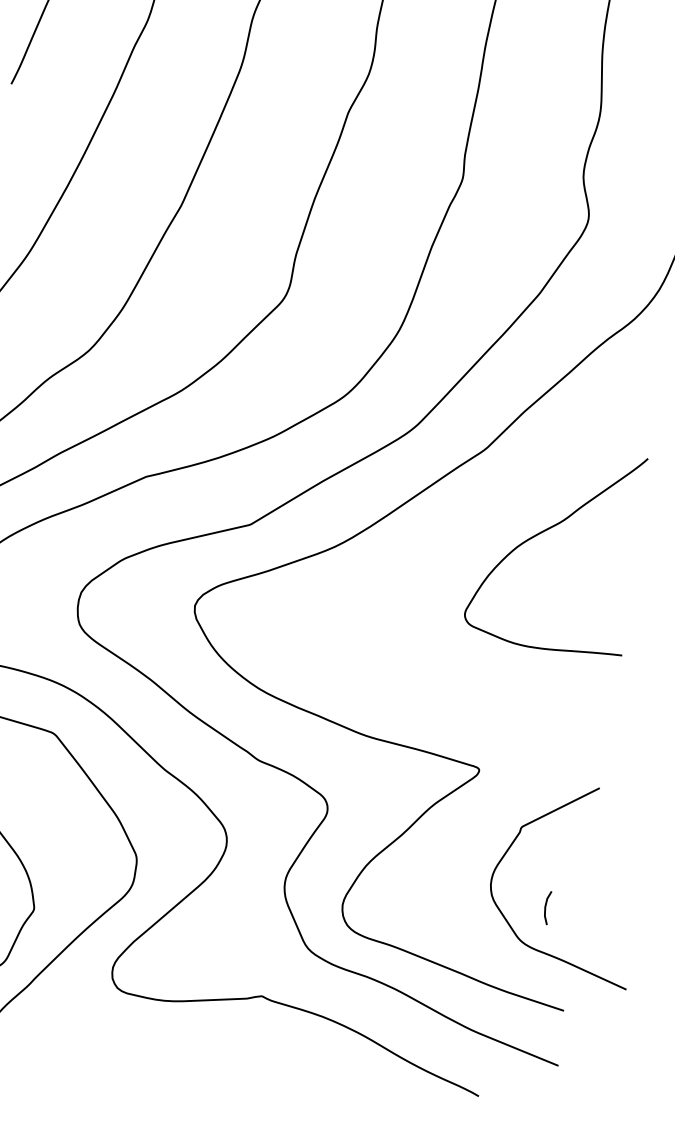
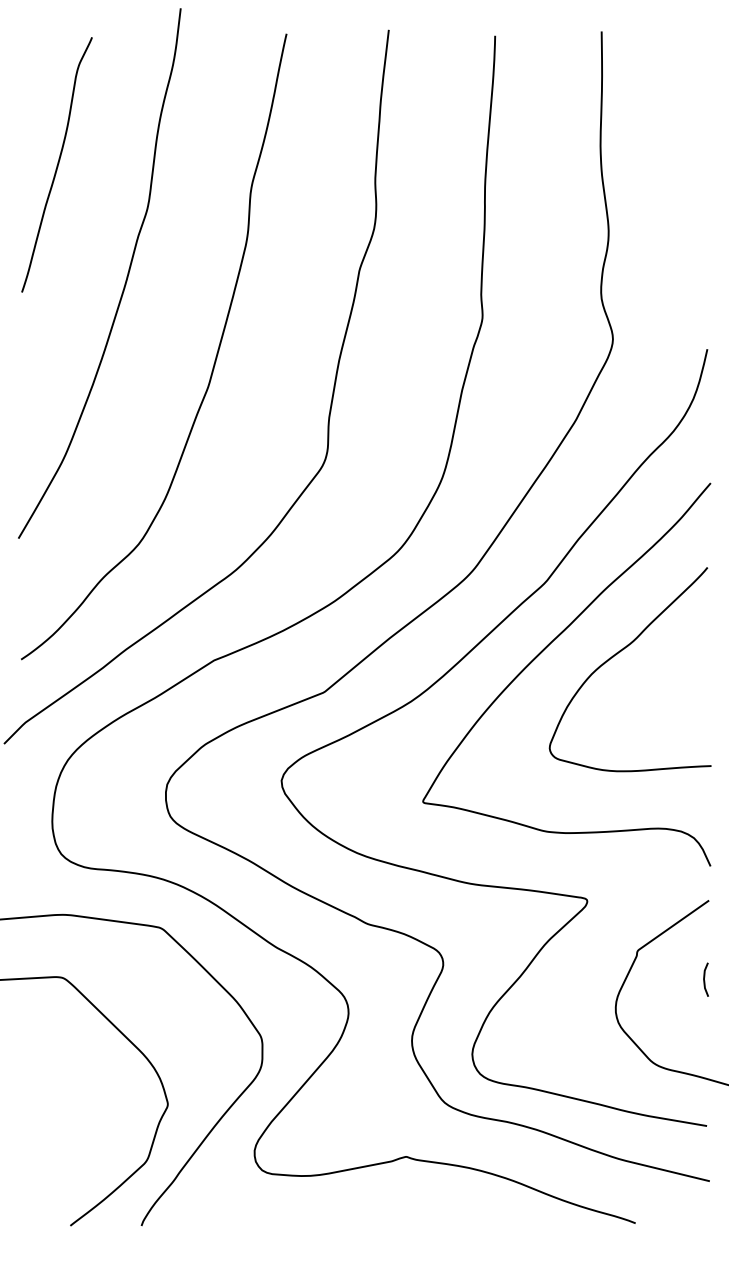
curve: (473, 517) -> (543, 651), added
line: (545, 907) -> (704, 979), moved

